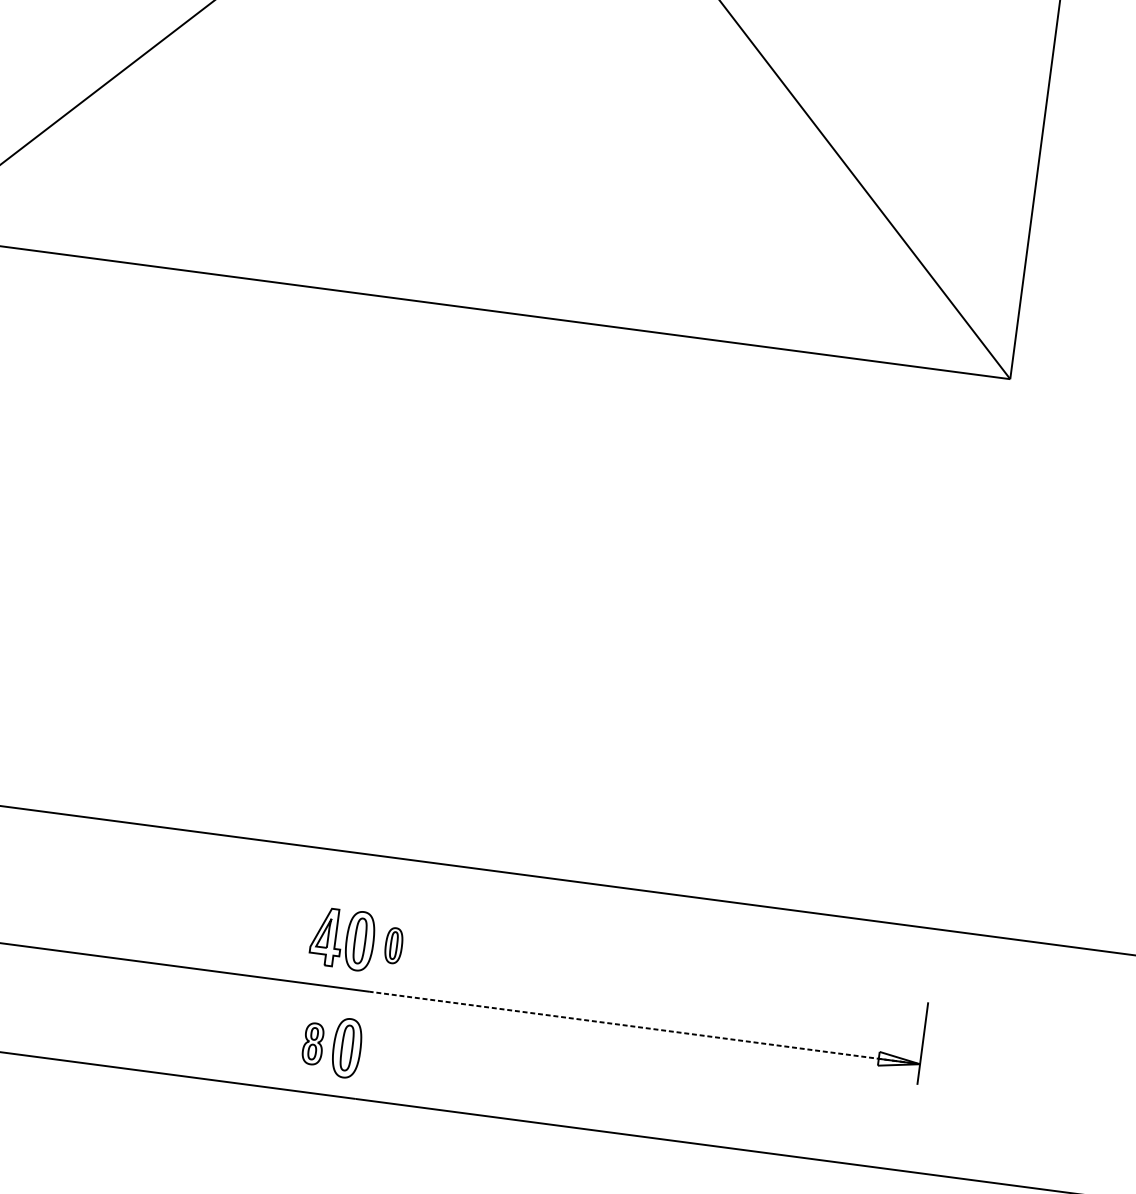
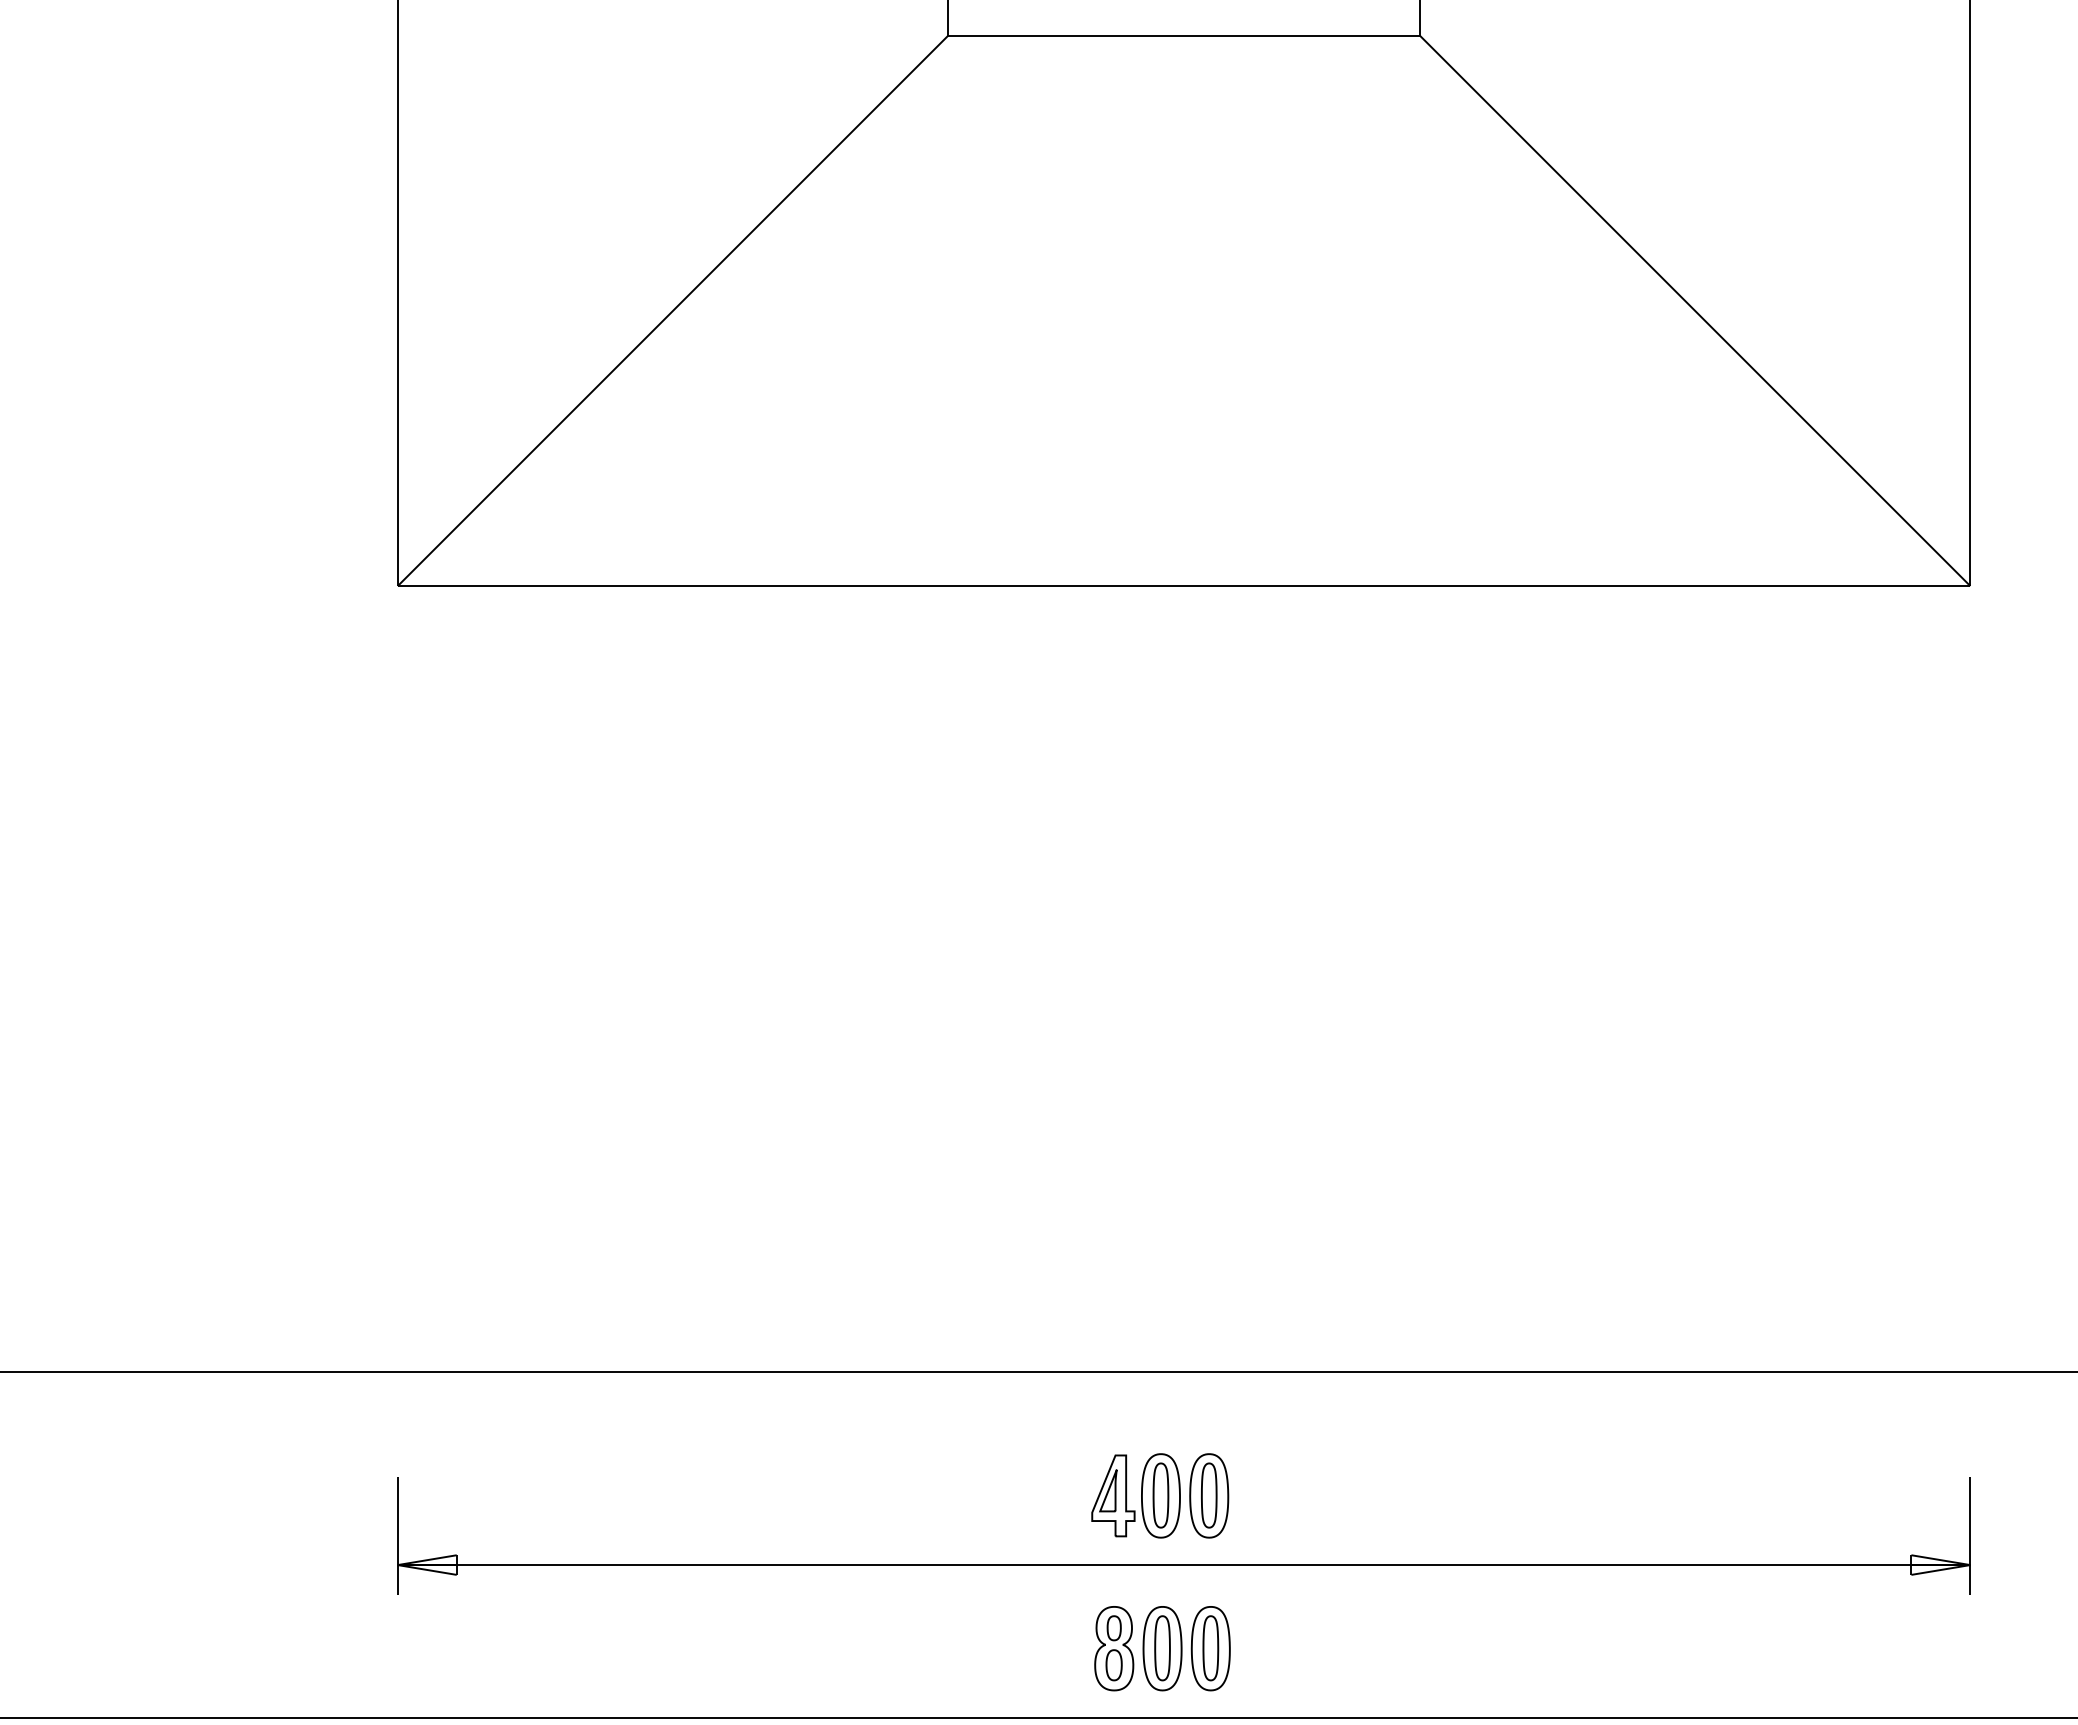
part: (394, 945) -> (1209, 1495), size x1.67
line: (644, 1028) -> (1576, 1565), dashed -> solid
part: (313, 1043) -> (1114, 1648), size x1.43
part: (380, 1052) -> (1210, 1648), added

